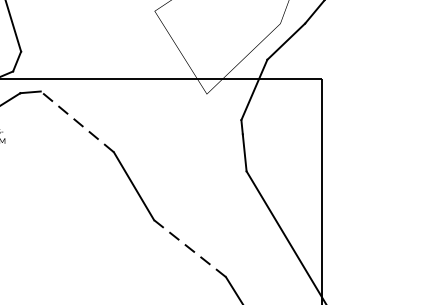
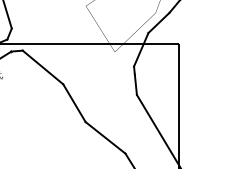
line: (76, 121) -> (42, 67), dashed -> solid
line: (189, 248) -> (105, 137), dashed -> solid

